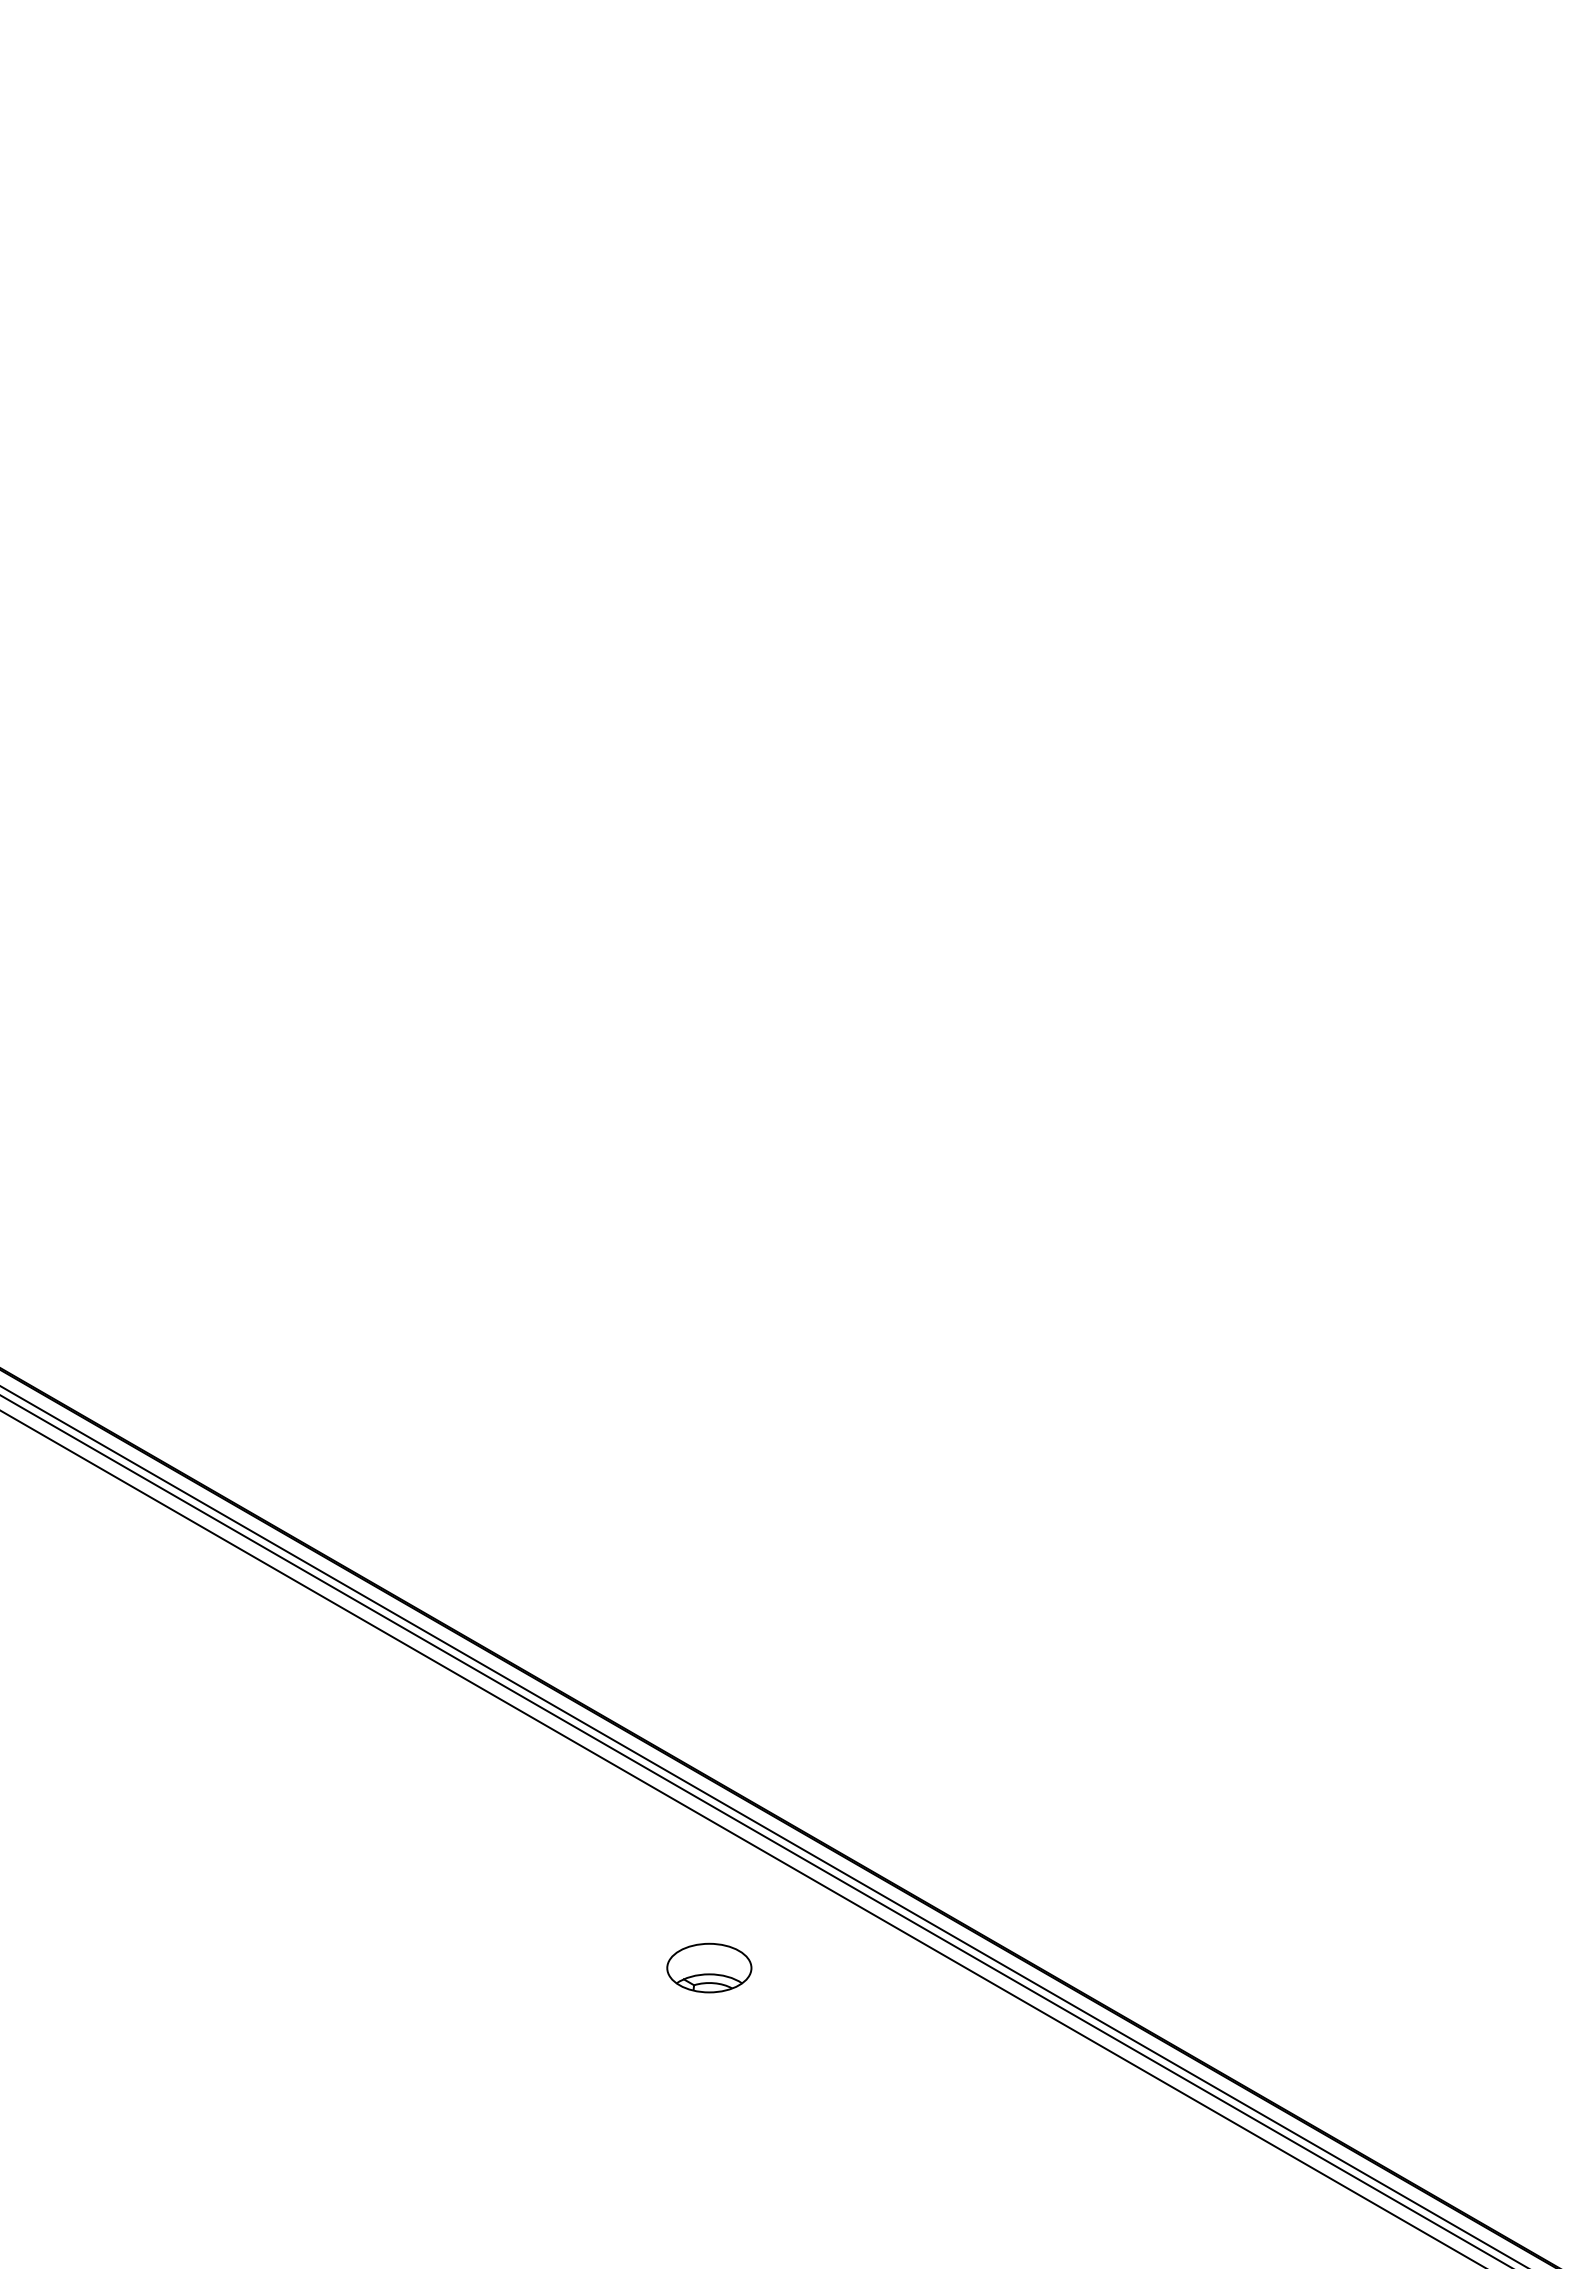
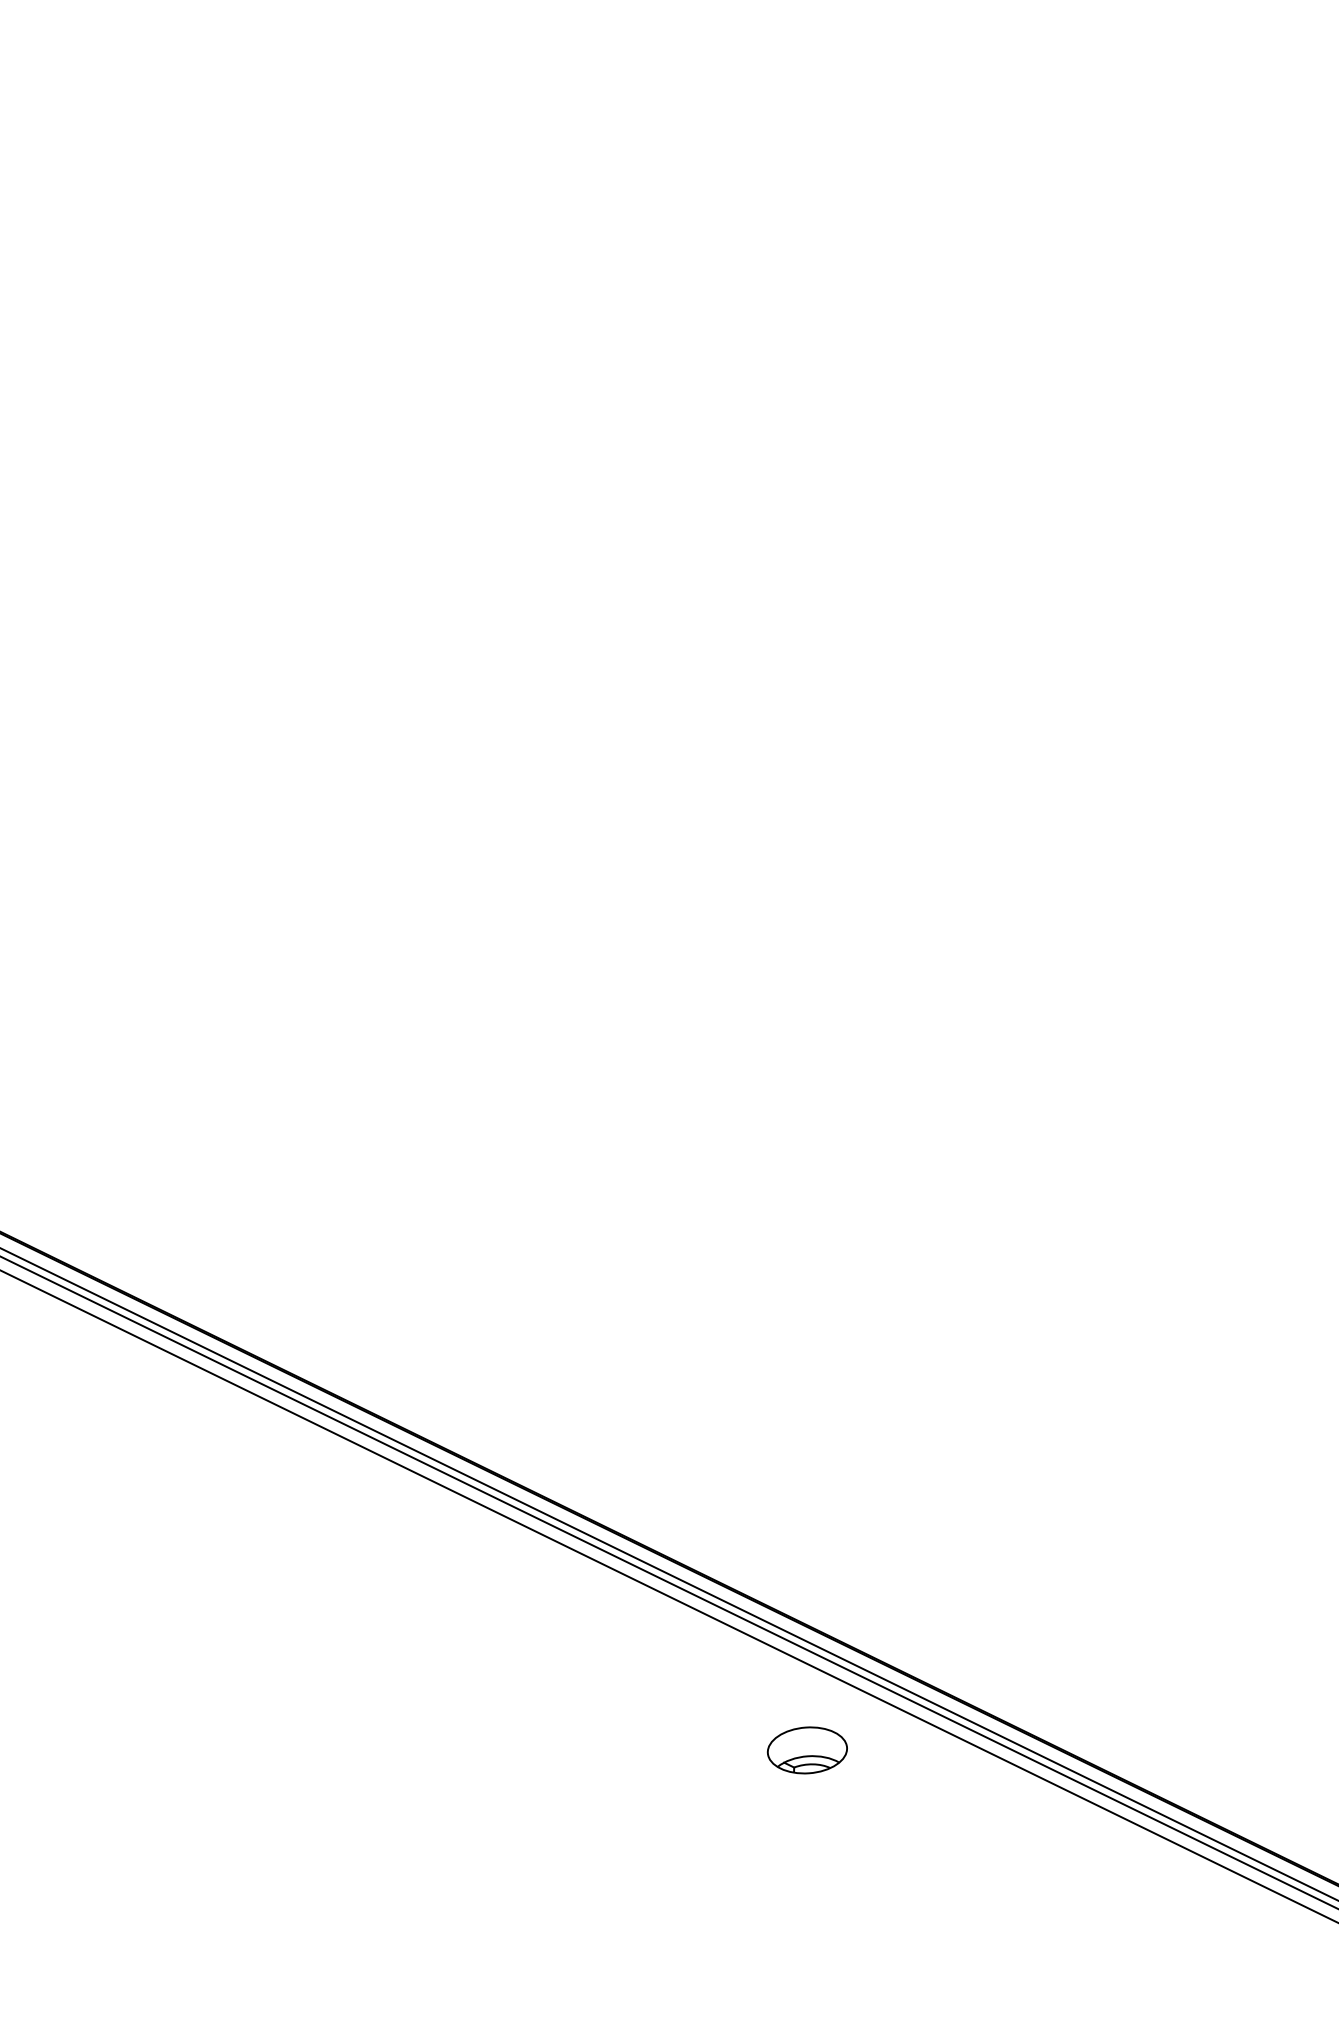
part: (709, 1967) -> (807, 1749), moved

